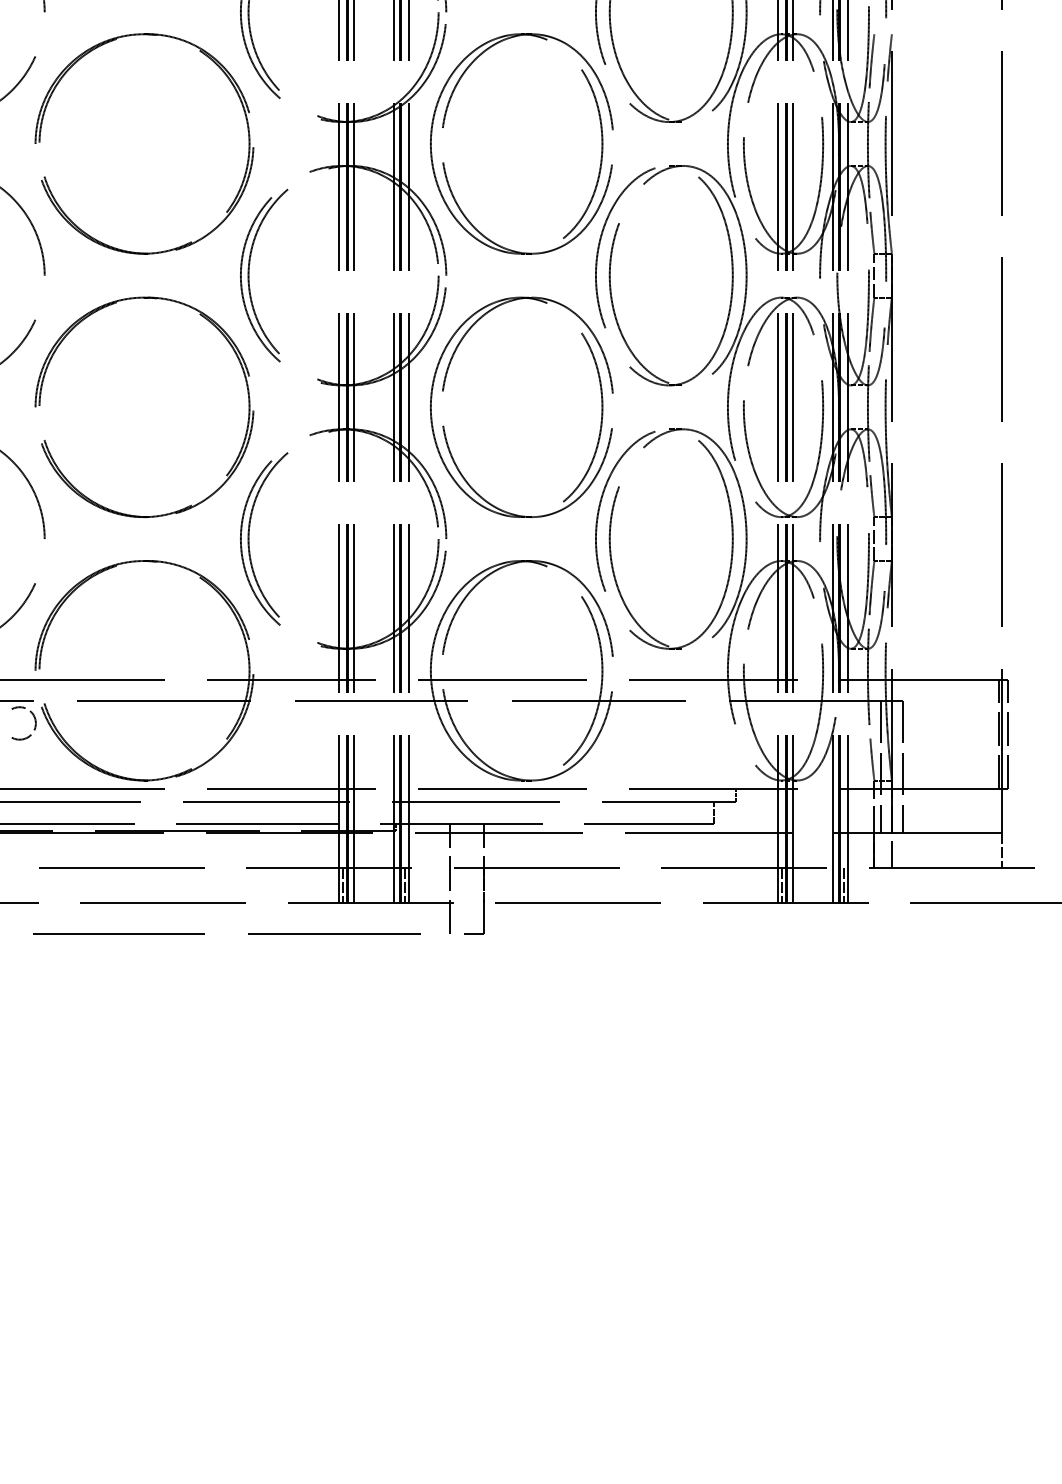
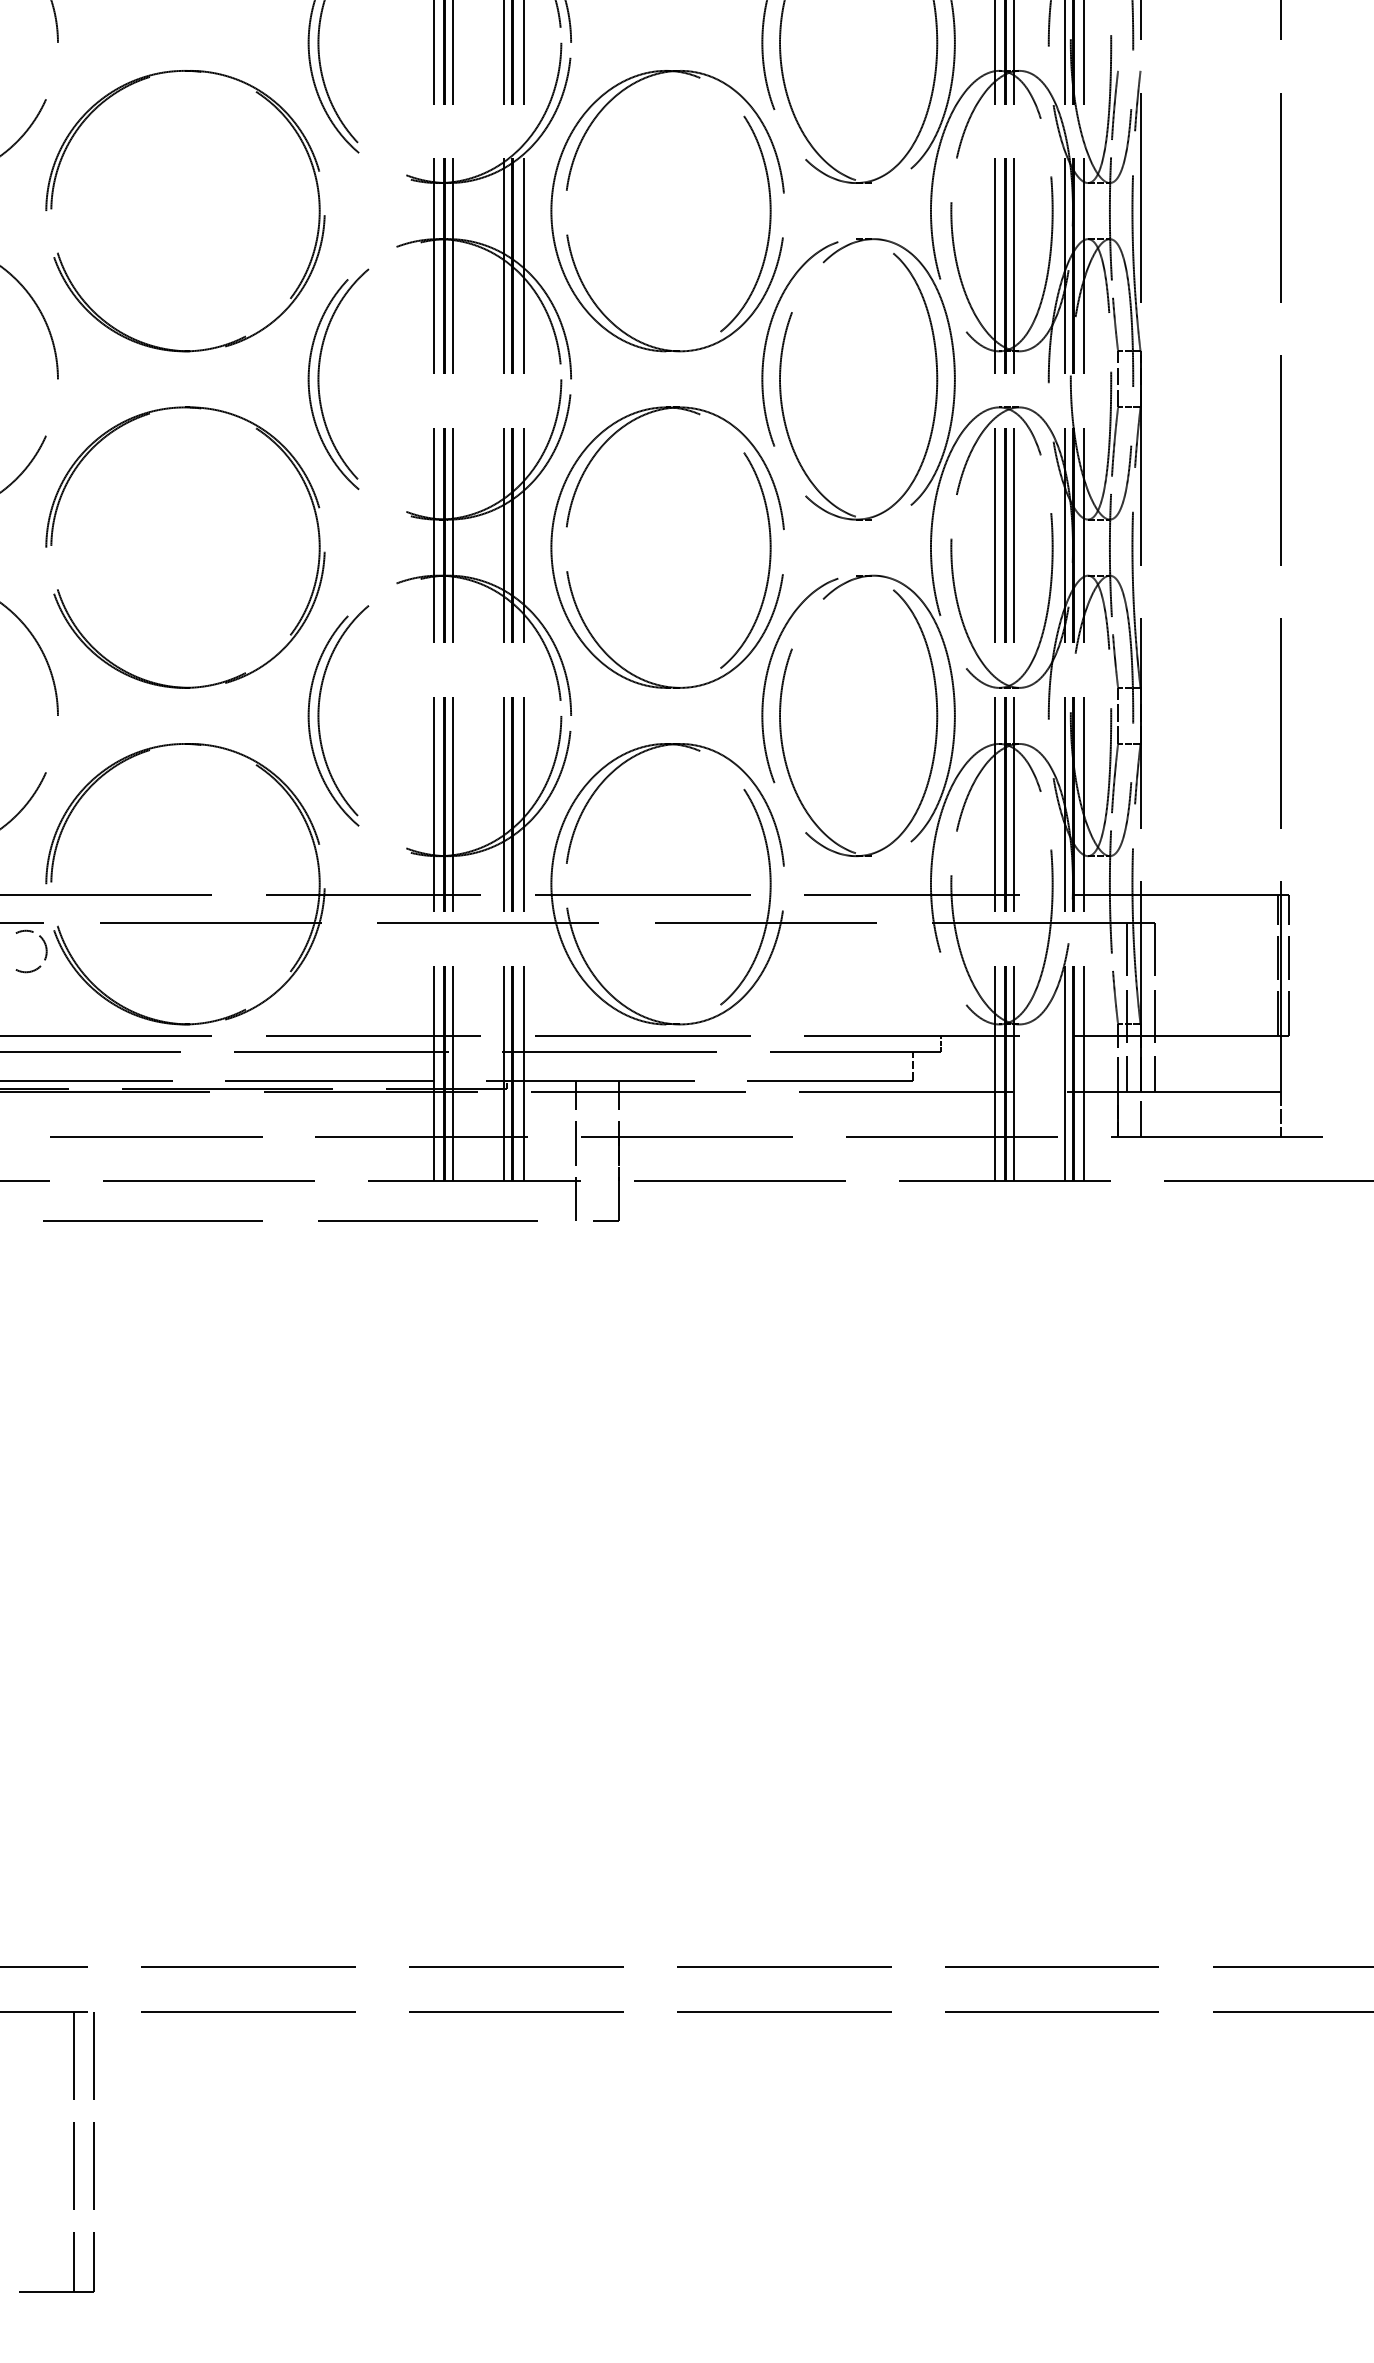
line: (343, 885) -> (439, 1158), removed
line: (404, 885) -> (517, 1158), removed
line: (782, 885) -> (1000, 1158), removed
line: (843, 885) -> (1078, 1158), removed

